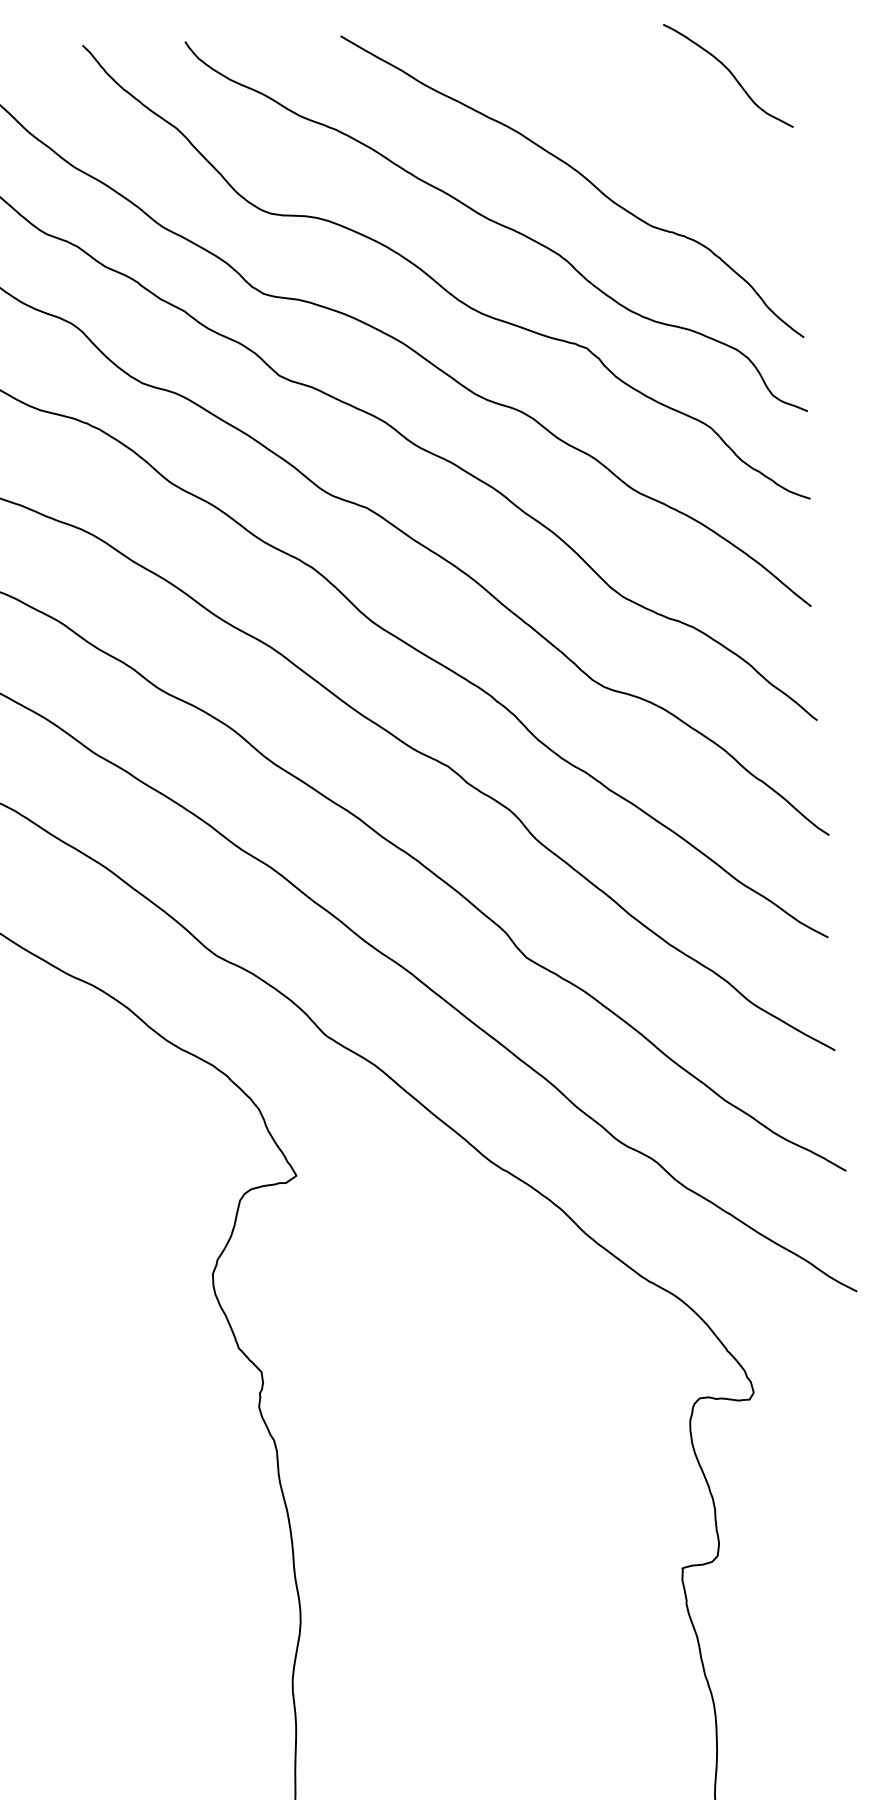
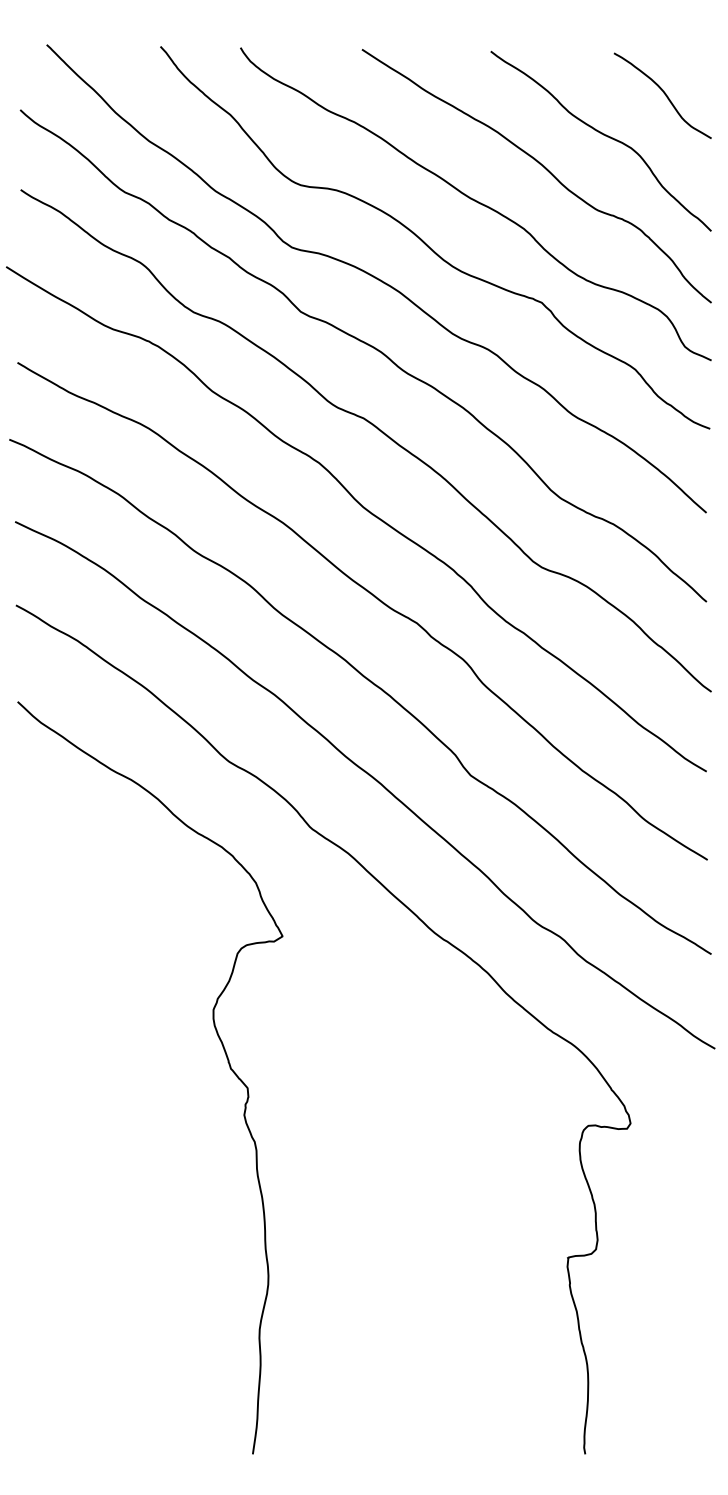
curve: (655, 130) -> (603, 135), added

